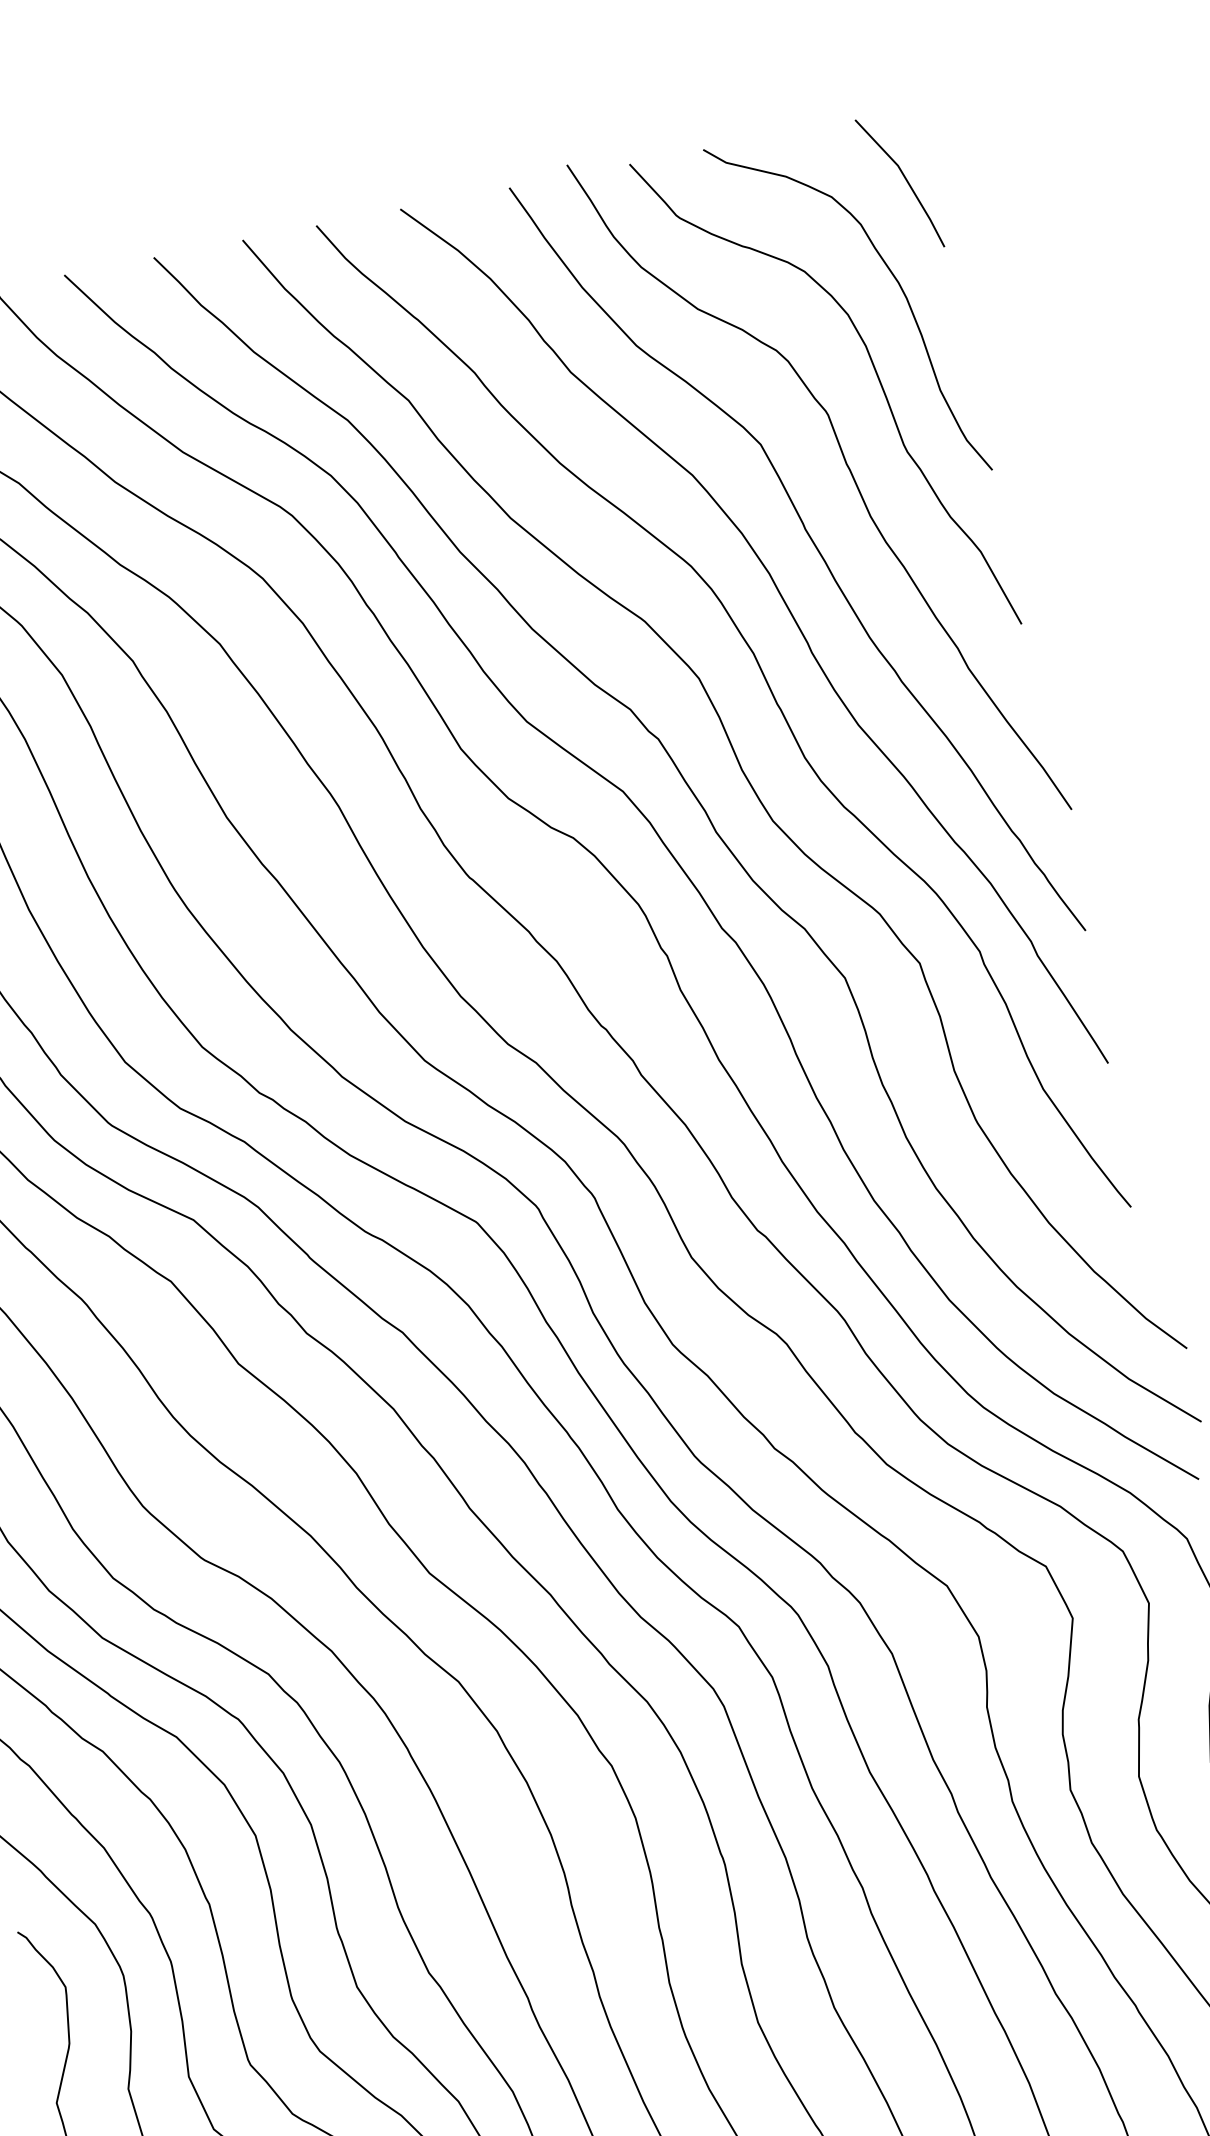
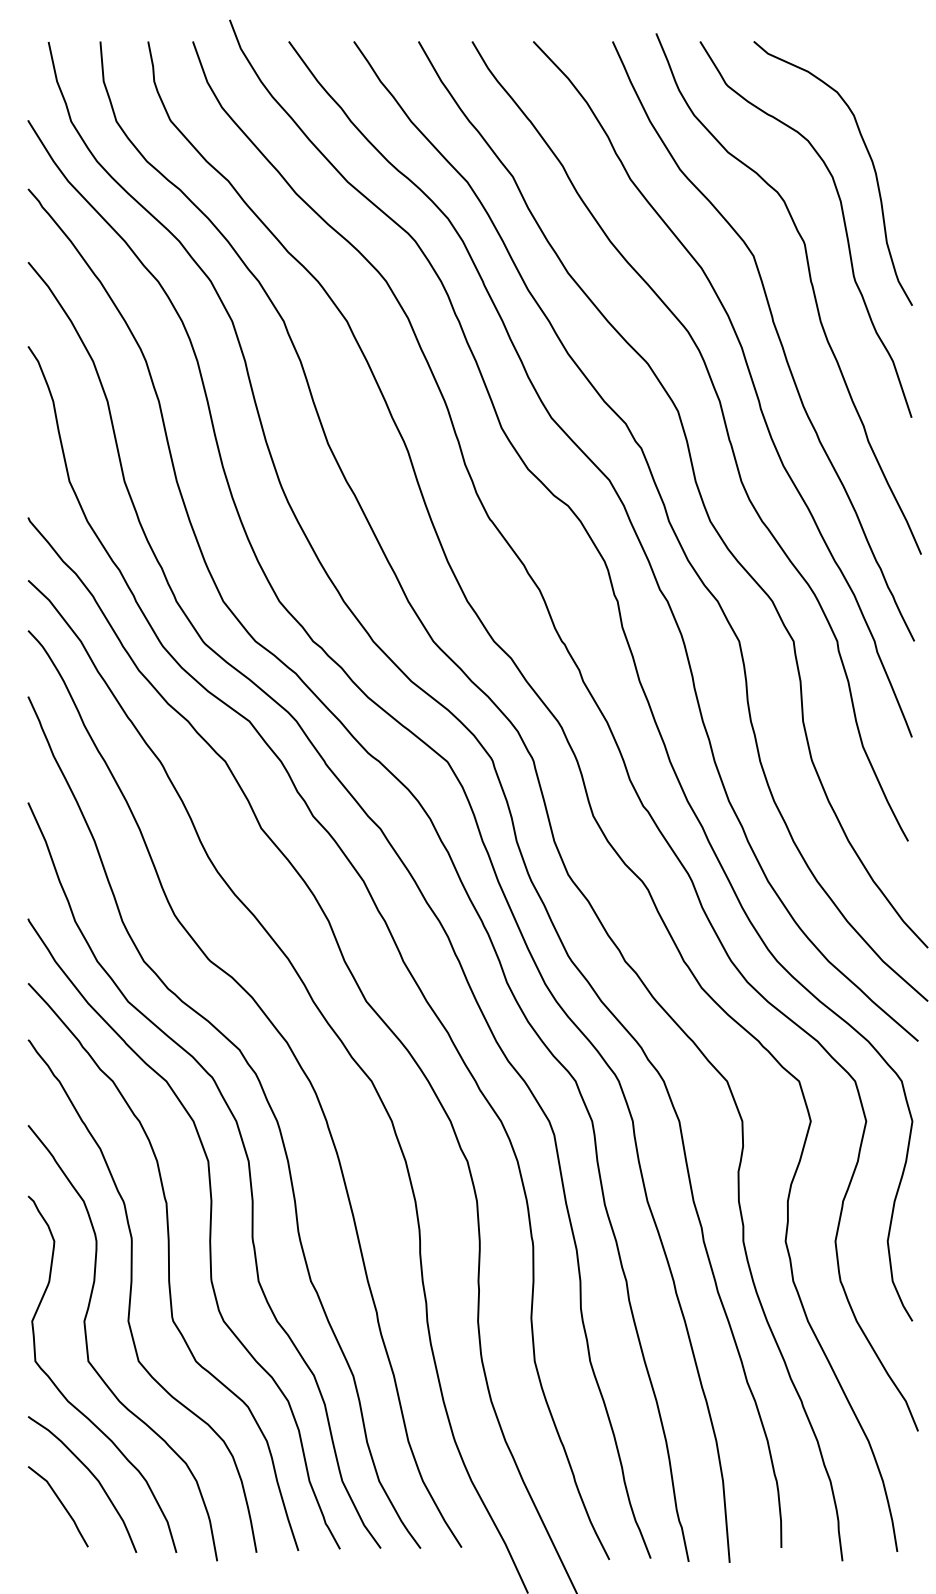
line: (904, 178) -> (890, 89), removed

